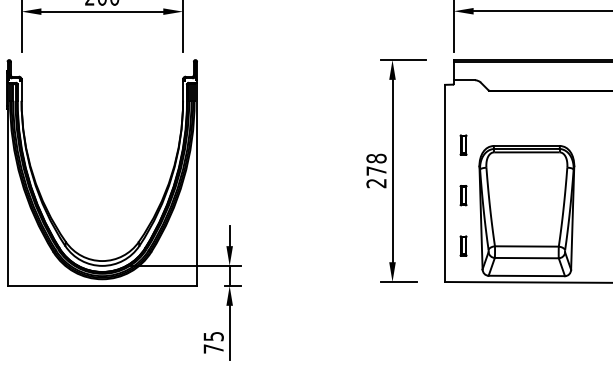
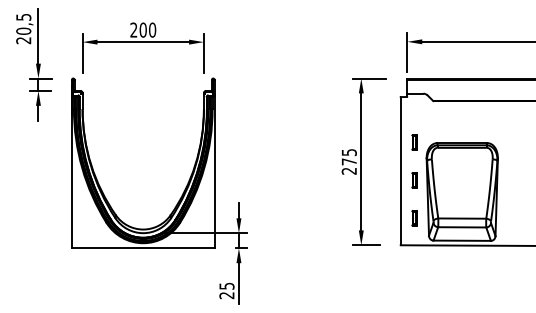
text: (375, 158) -> (348, 152), 278 -> 275
text: (213, 348) -> (226, 295), 75 -> 25

